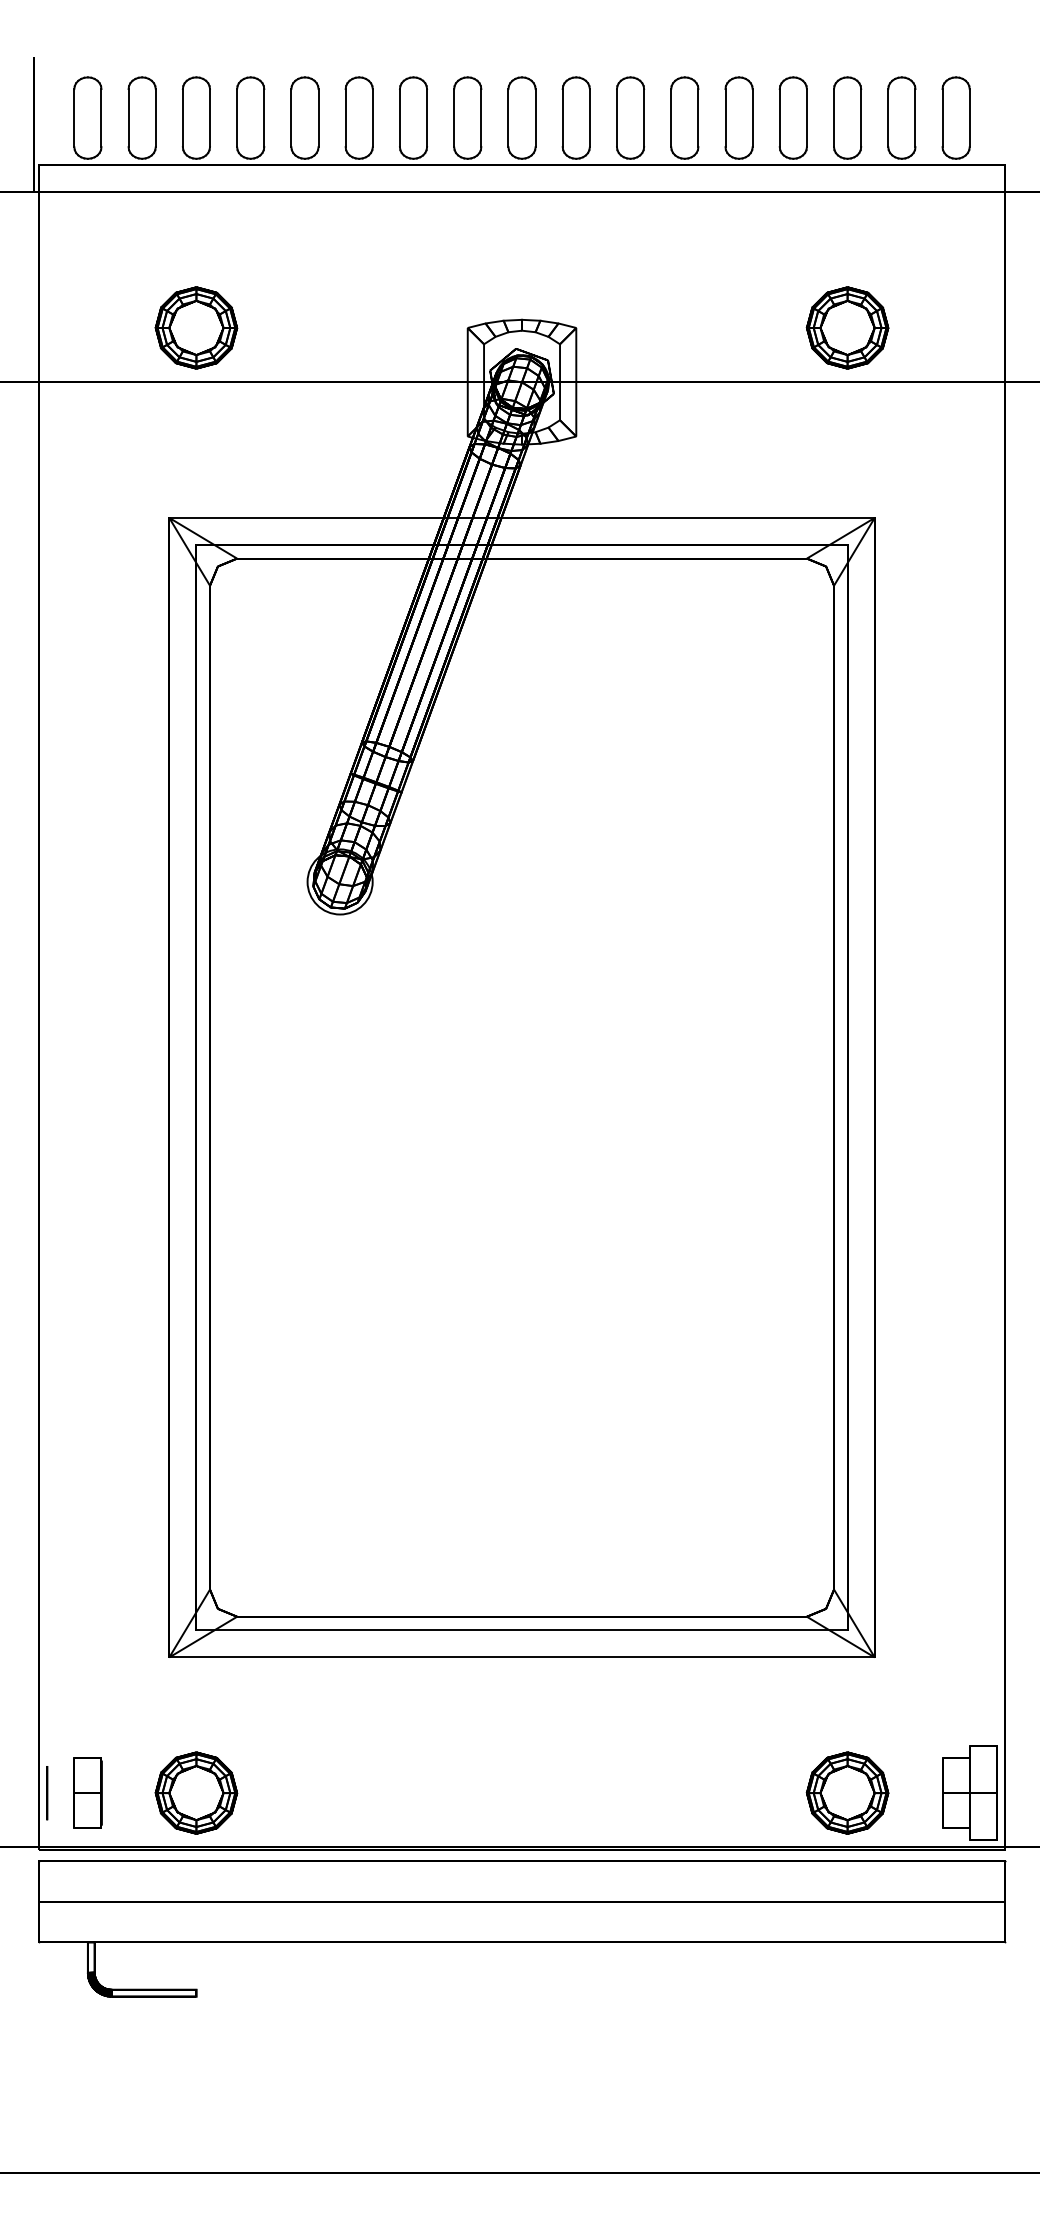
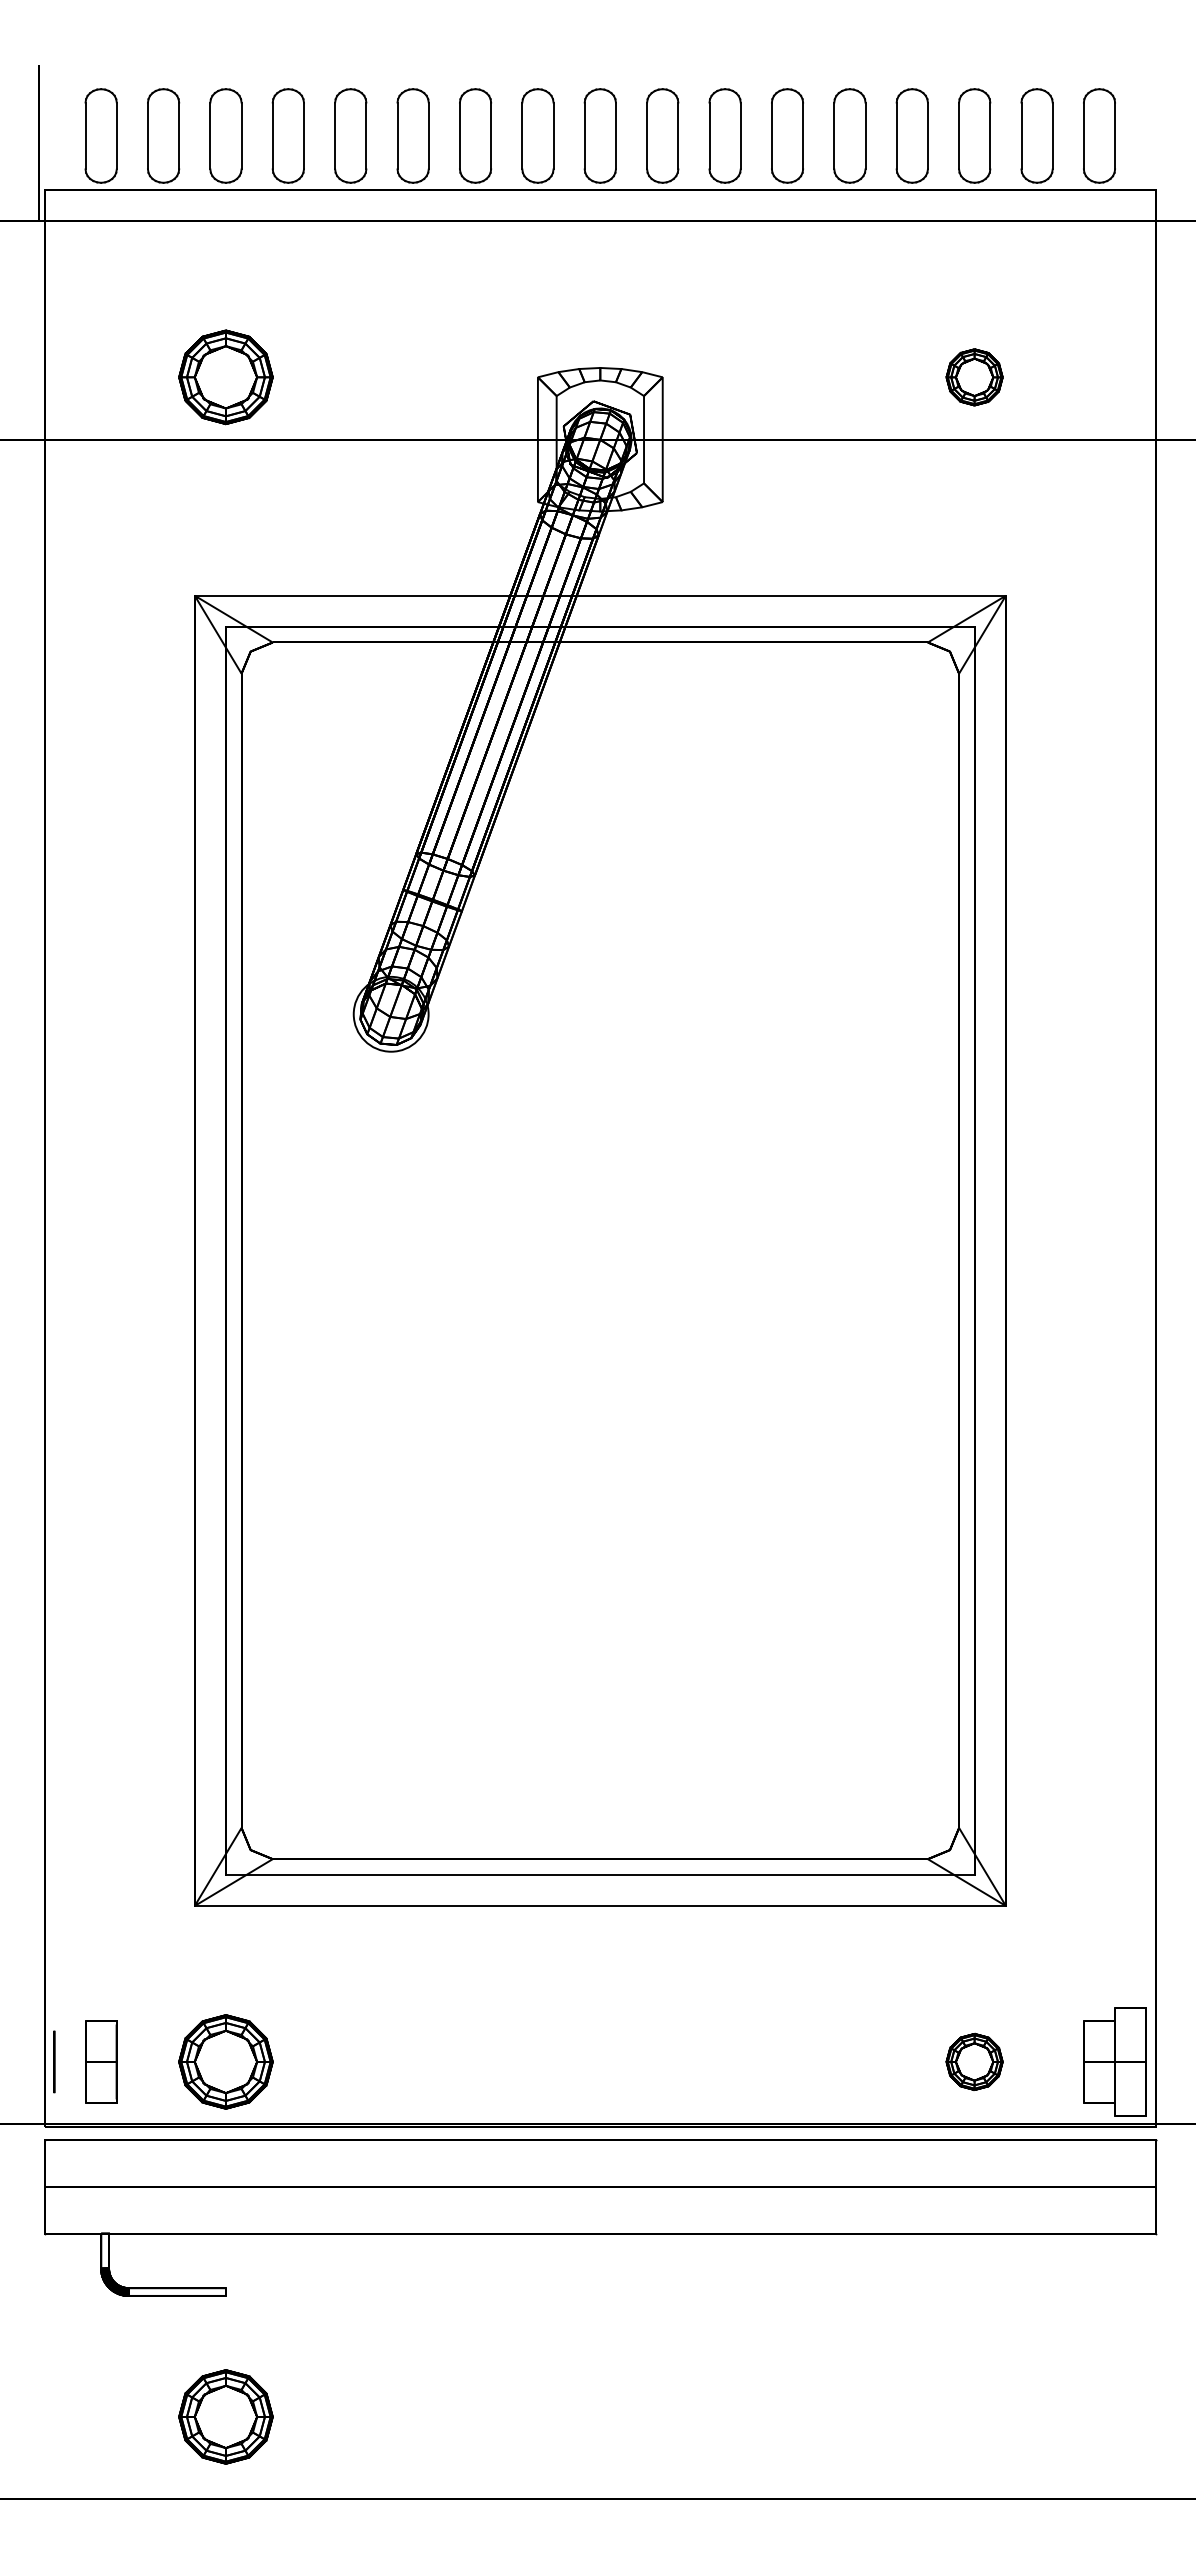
part: (847, 328) -> (974, 377), size x0.6
part: (847, 1792) -> (974, 2061), size x0.6
part: (196, 2101) -> (225, 2416), added

